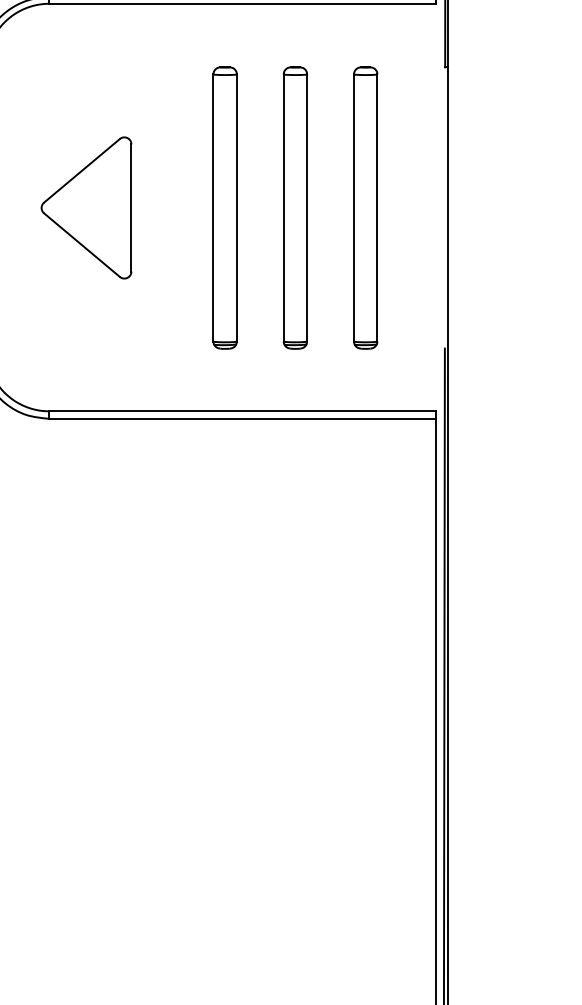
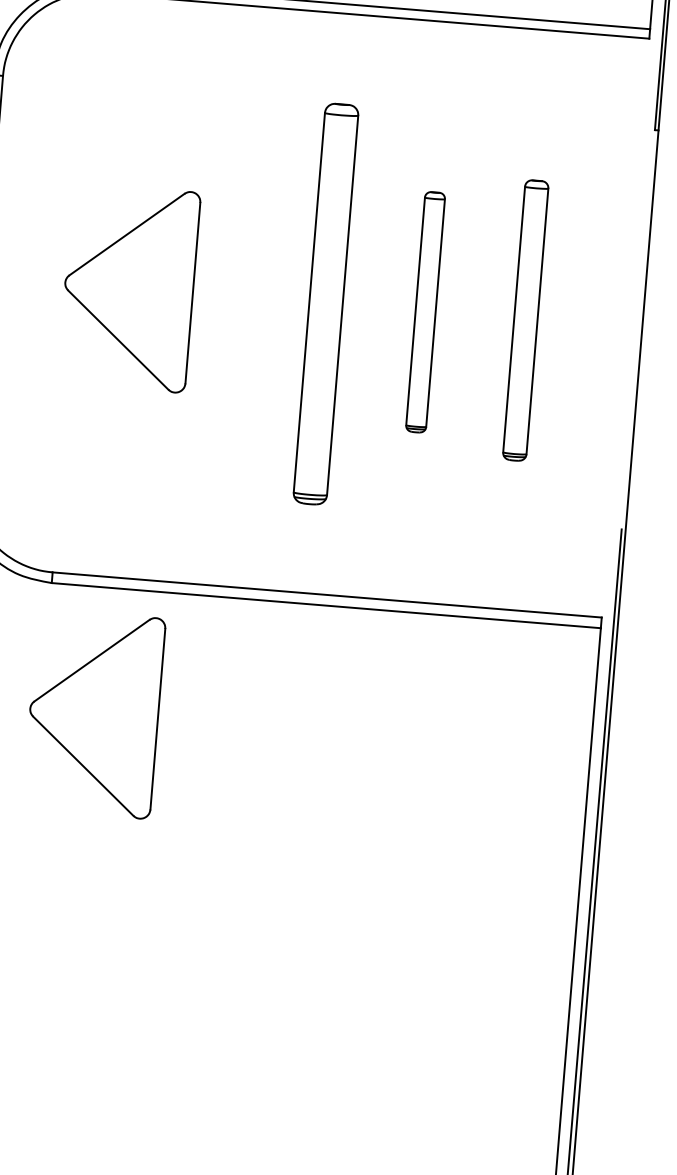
part: (294, 207) -> (424, 311), size x0.6
part: (365, 207) -> (525, 319), size x0.7
part: (86, 507) -> (94, 713), added

